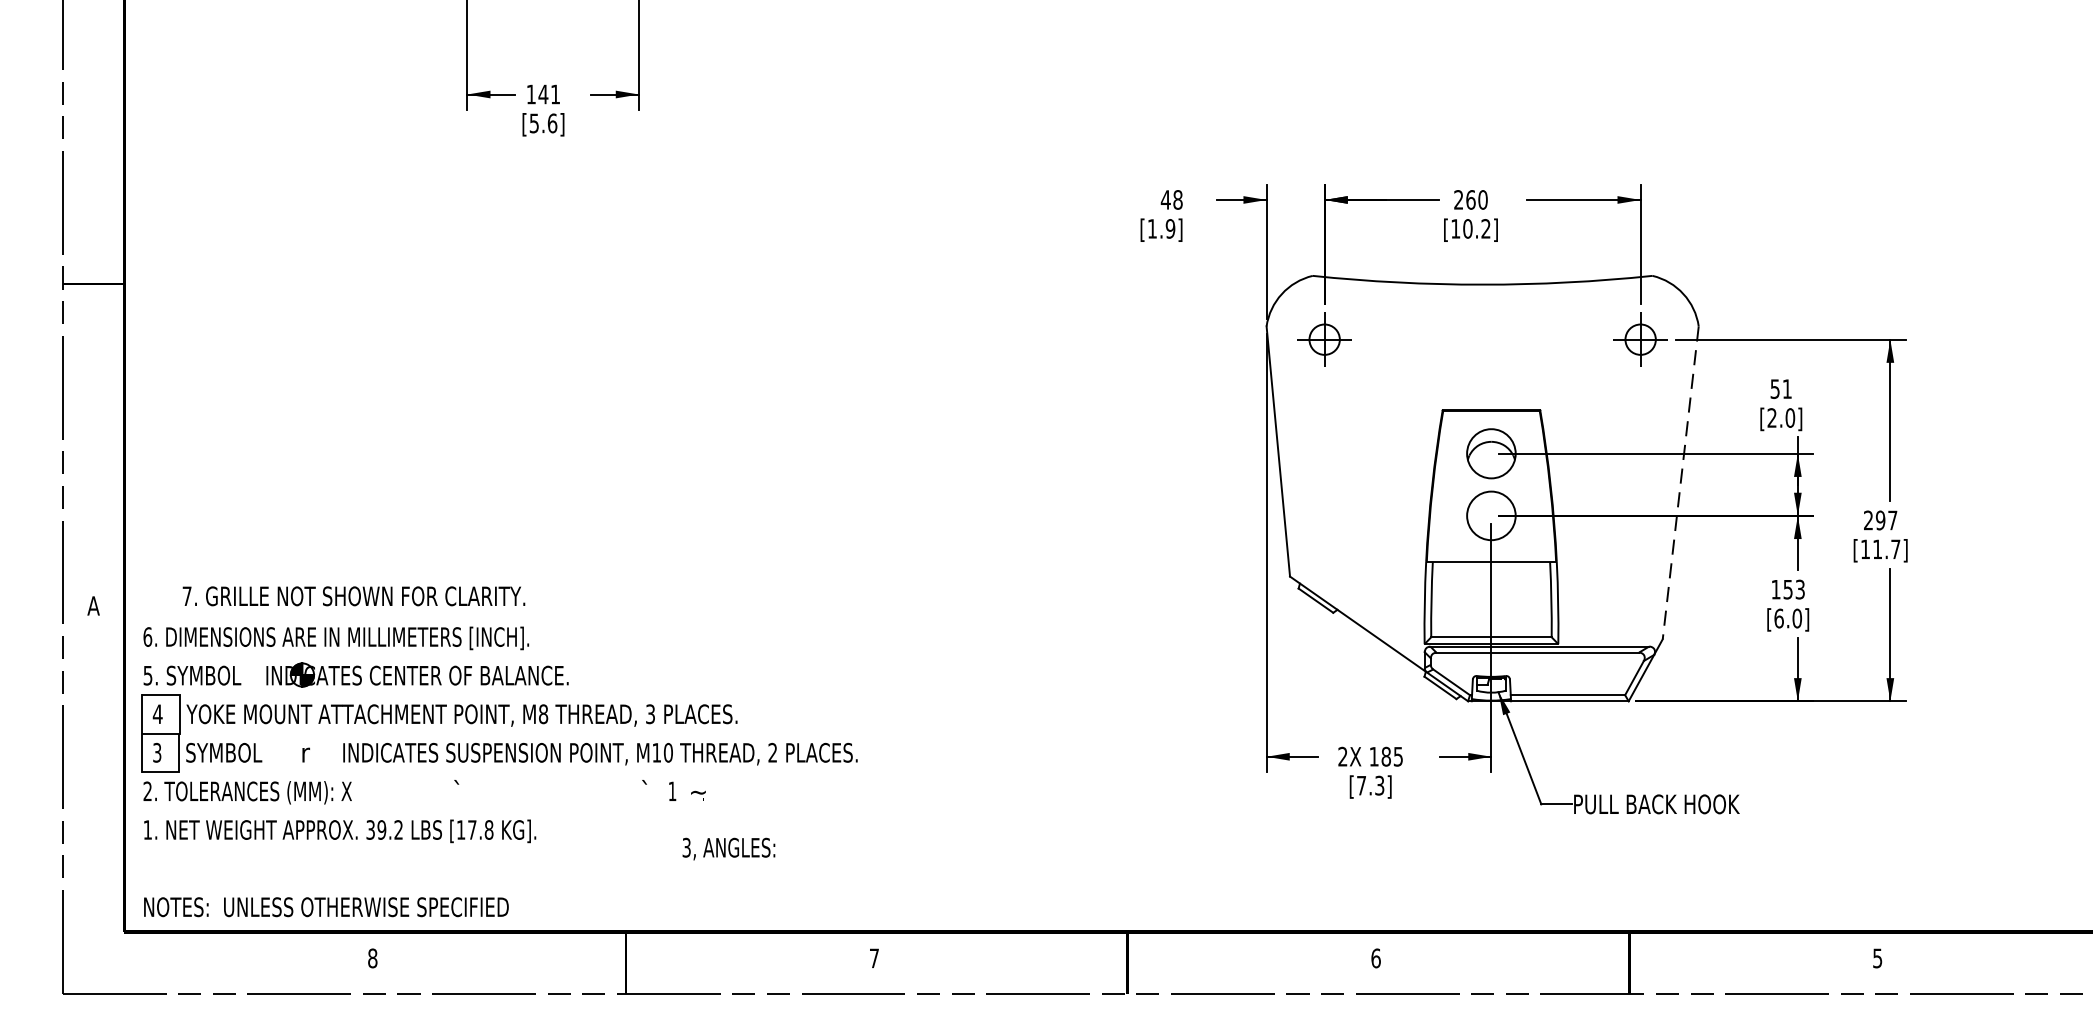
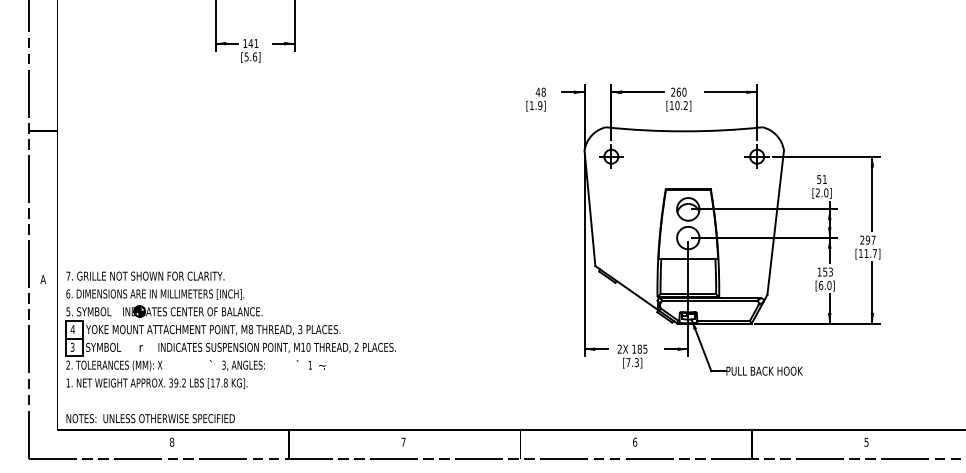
line: (1680, 482) -> (775, 222), dashed -> solid
text: (354, 594) -> (145, 275), moved
text: (729, 848) -> (243, 365), moved

